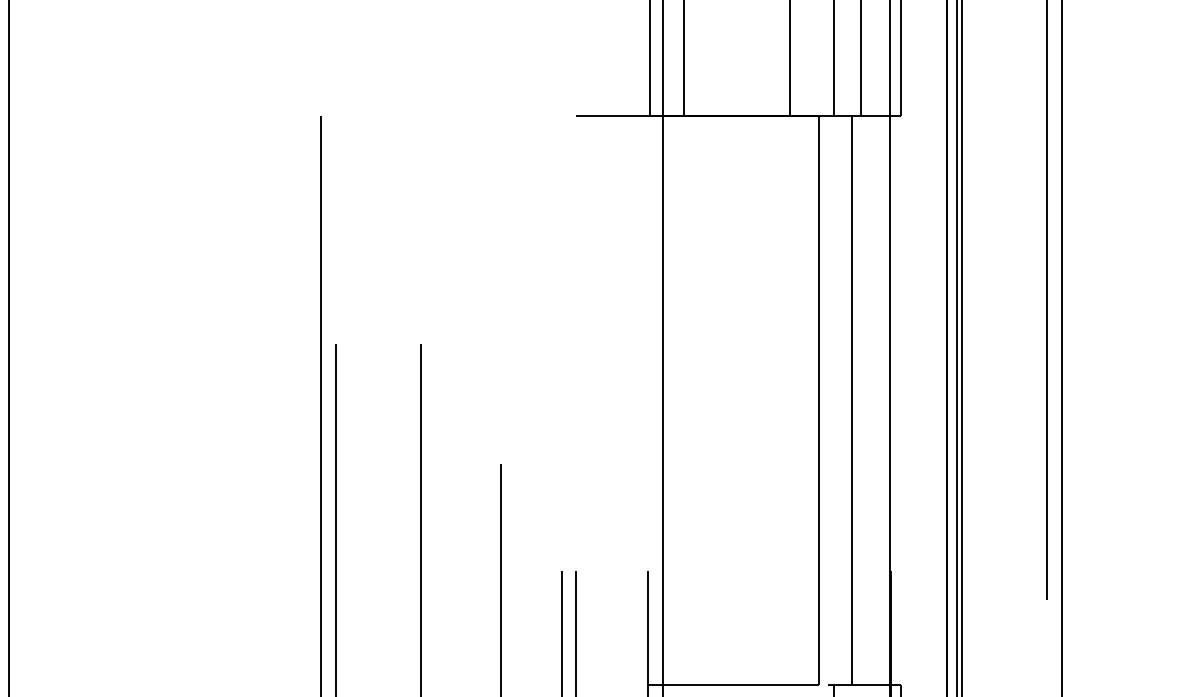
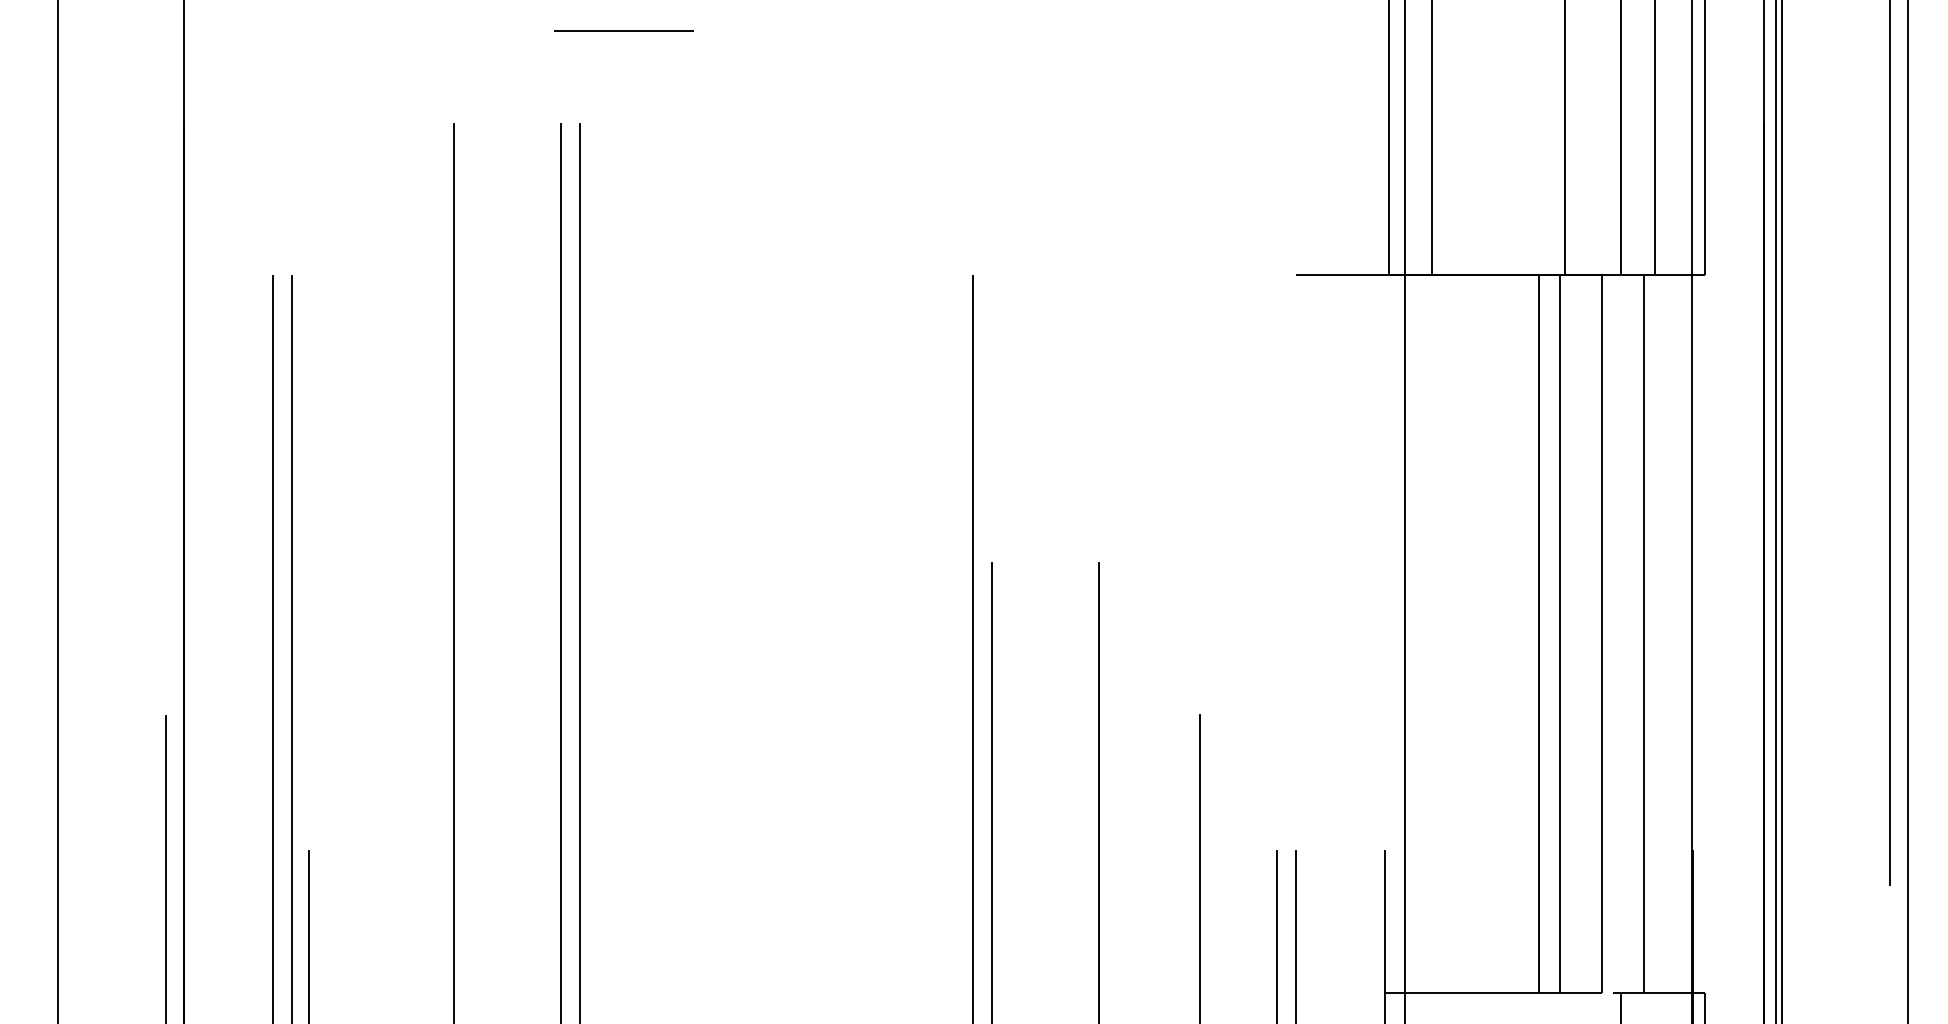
line: (768, 400) -> (1538, 634), added
line: (785, 400) -> (1559, 634), added

